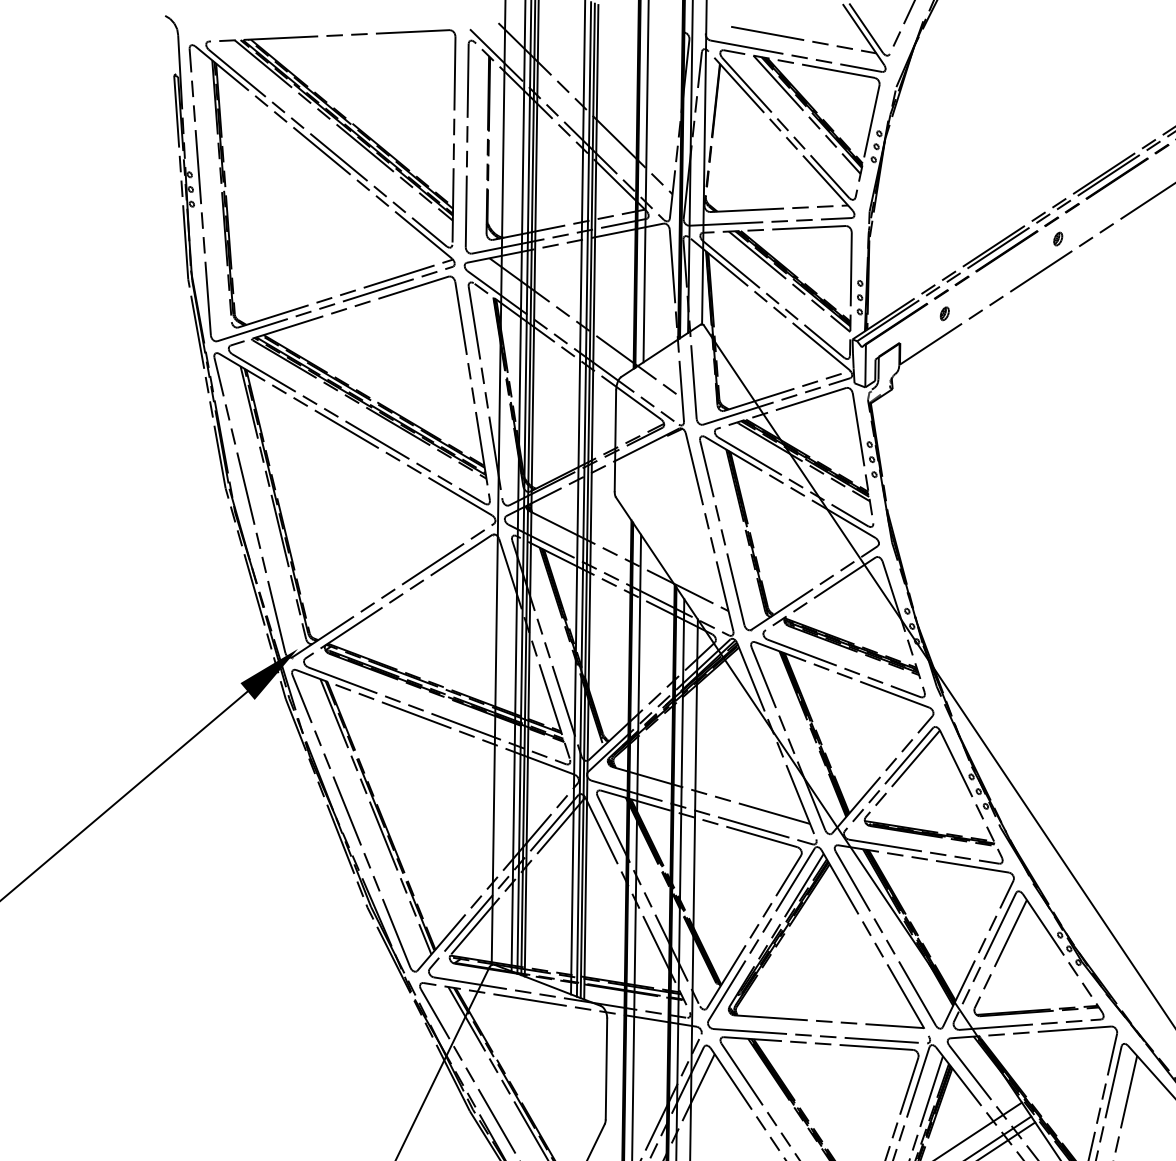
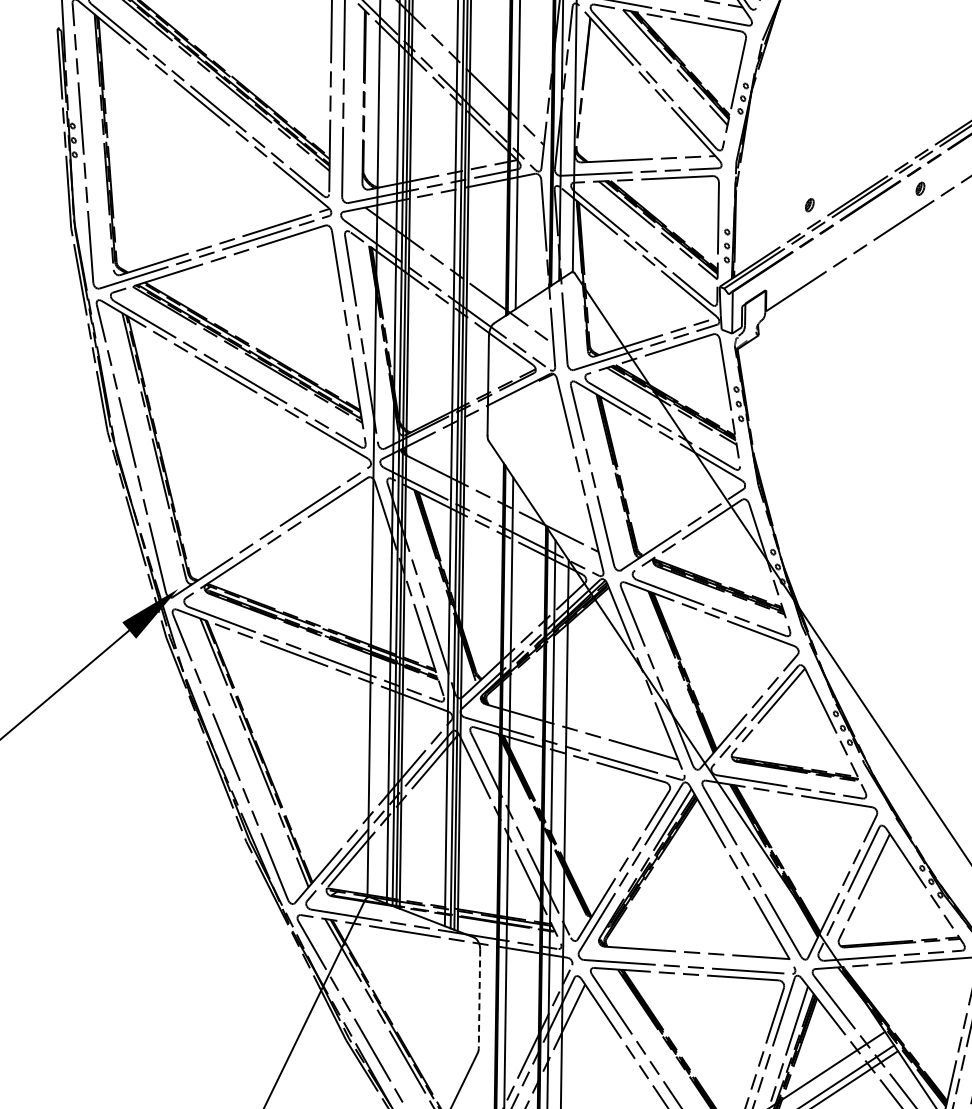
part: (944, 313) -> (809, 204), moved
line: (606, 1069) -> (479, 999), solid -> dashed

